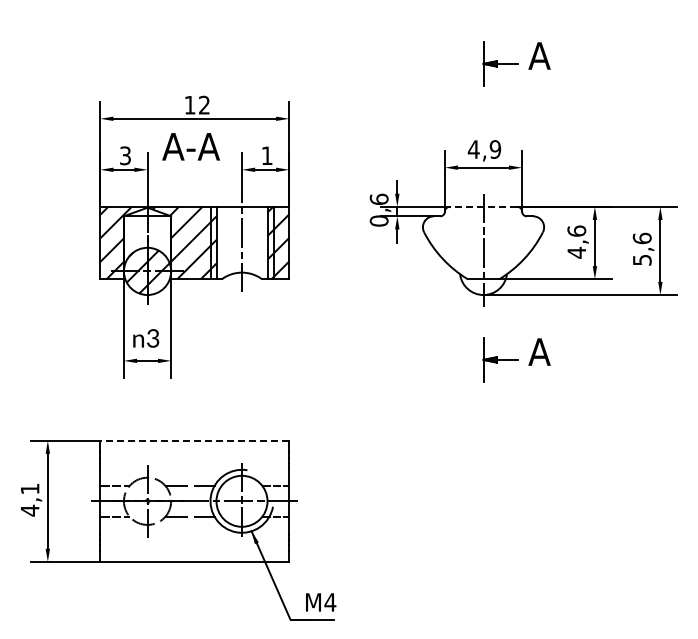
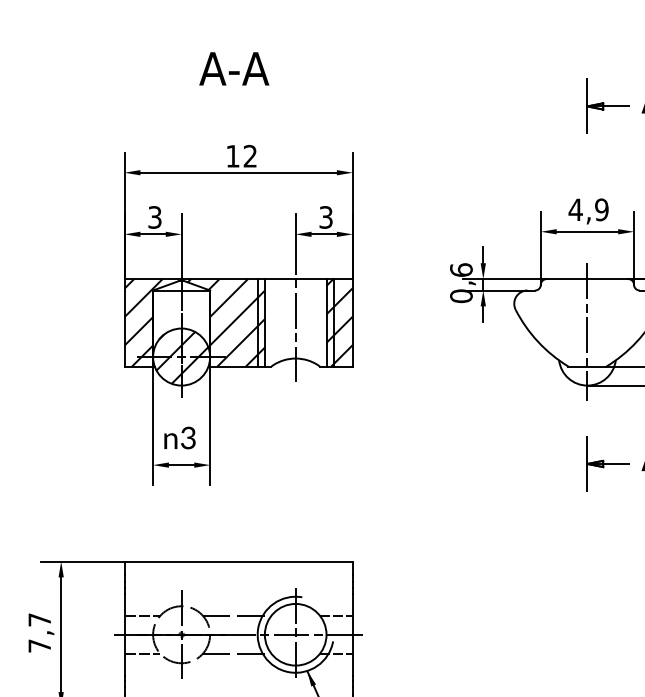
text: (190, 146) -> (233, 68), moved
text: (266, 155) -> (325, 217), 1 -> 3
line: (483, 206) -> (587, 278), dashed -> solid
line: (194, 440) -> (238, 561), dashed -> solid
text: (30, 499) -> (40, 632), 4,1 -> 7,7

